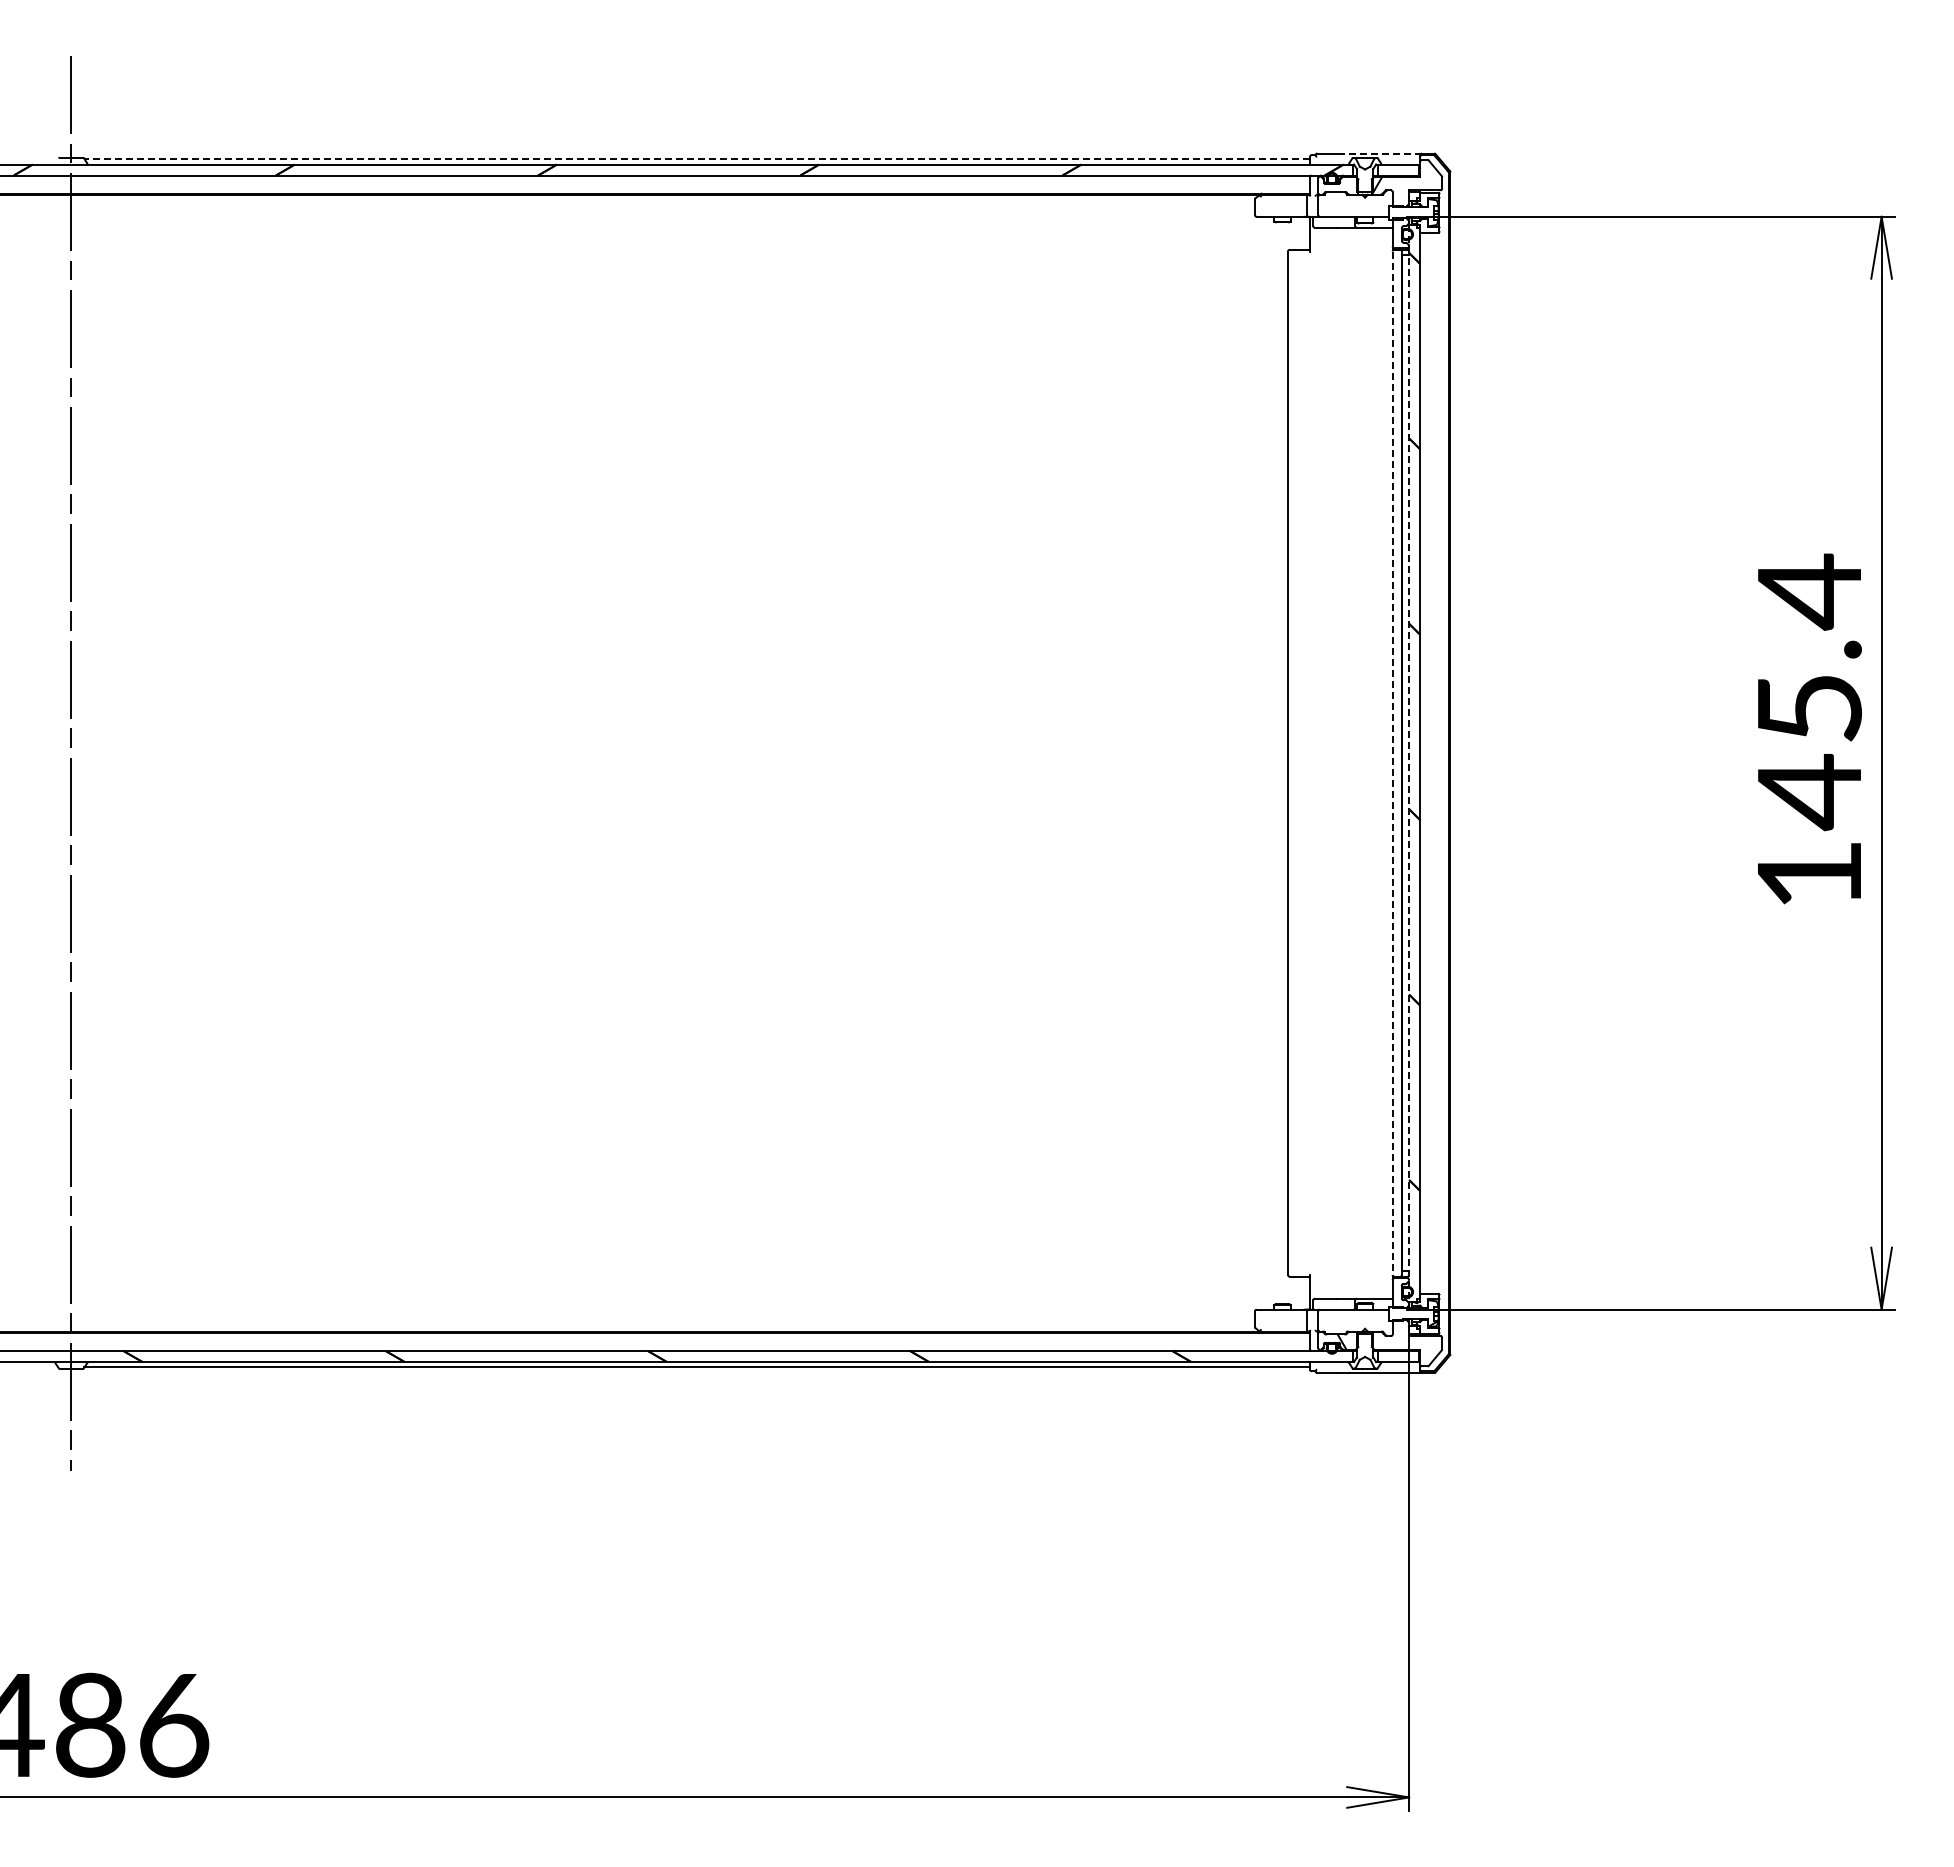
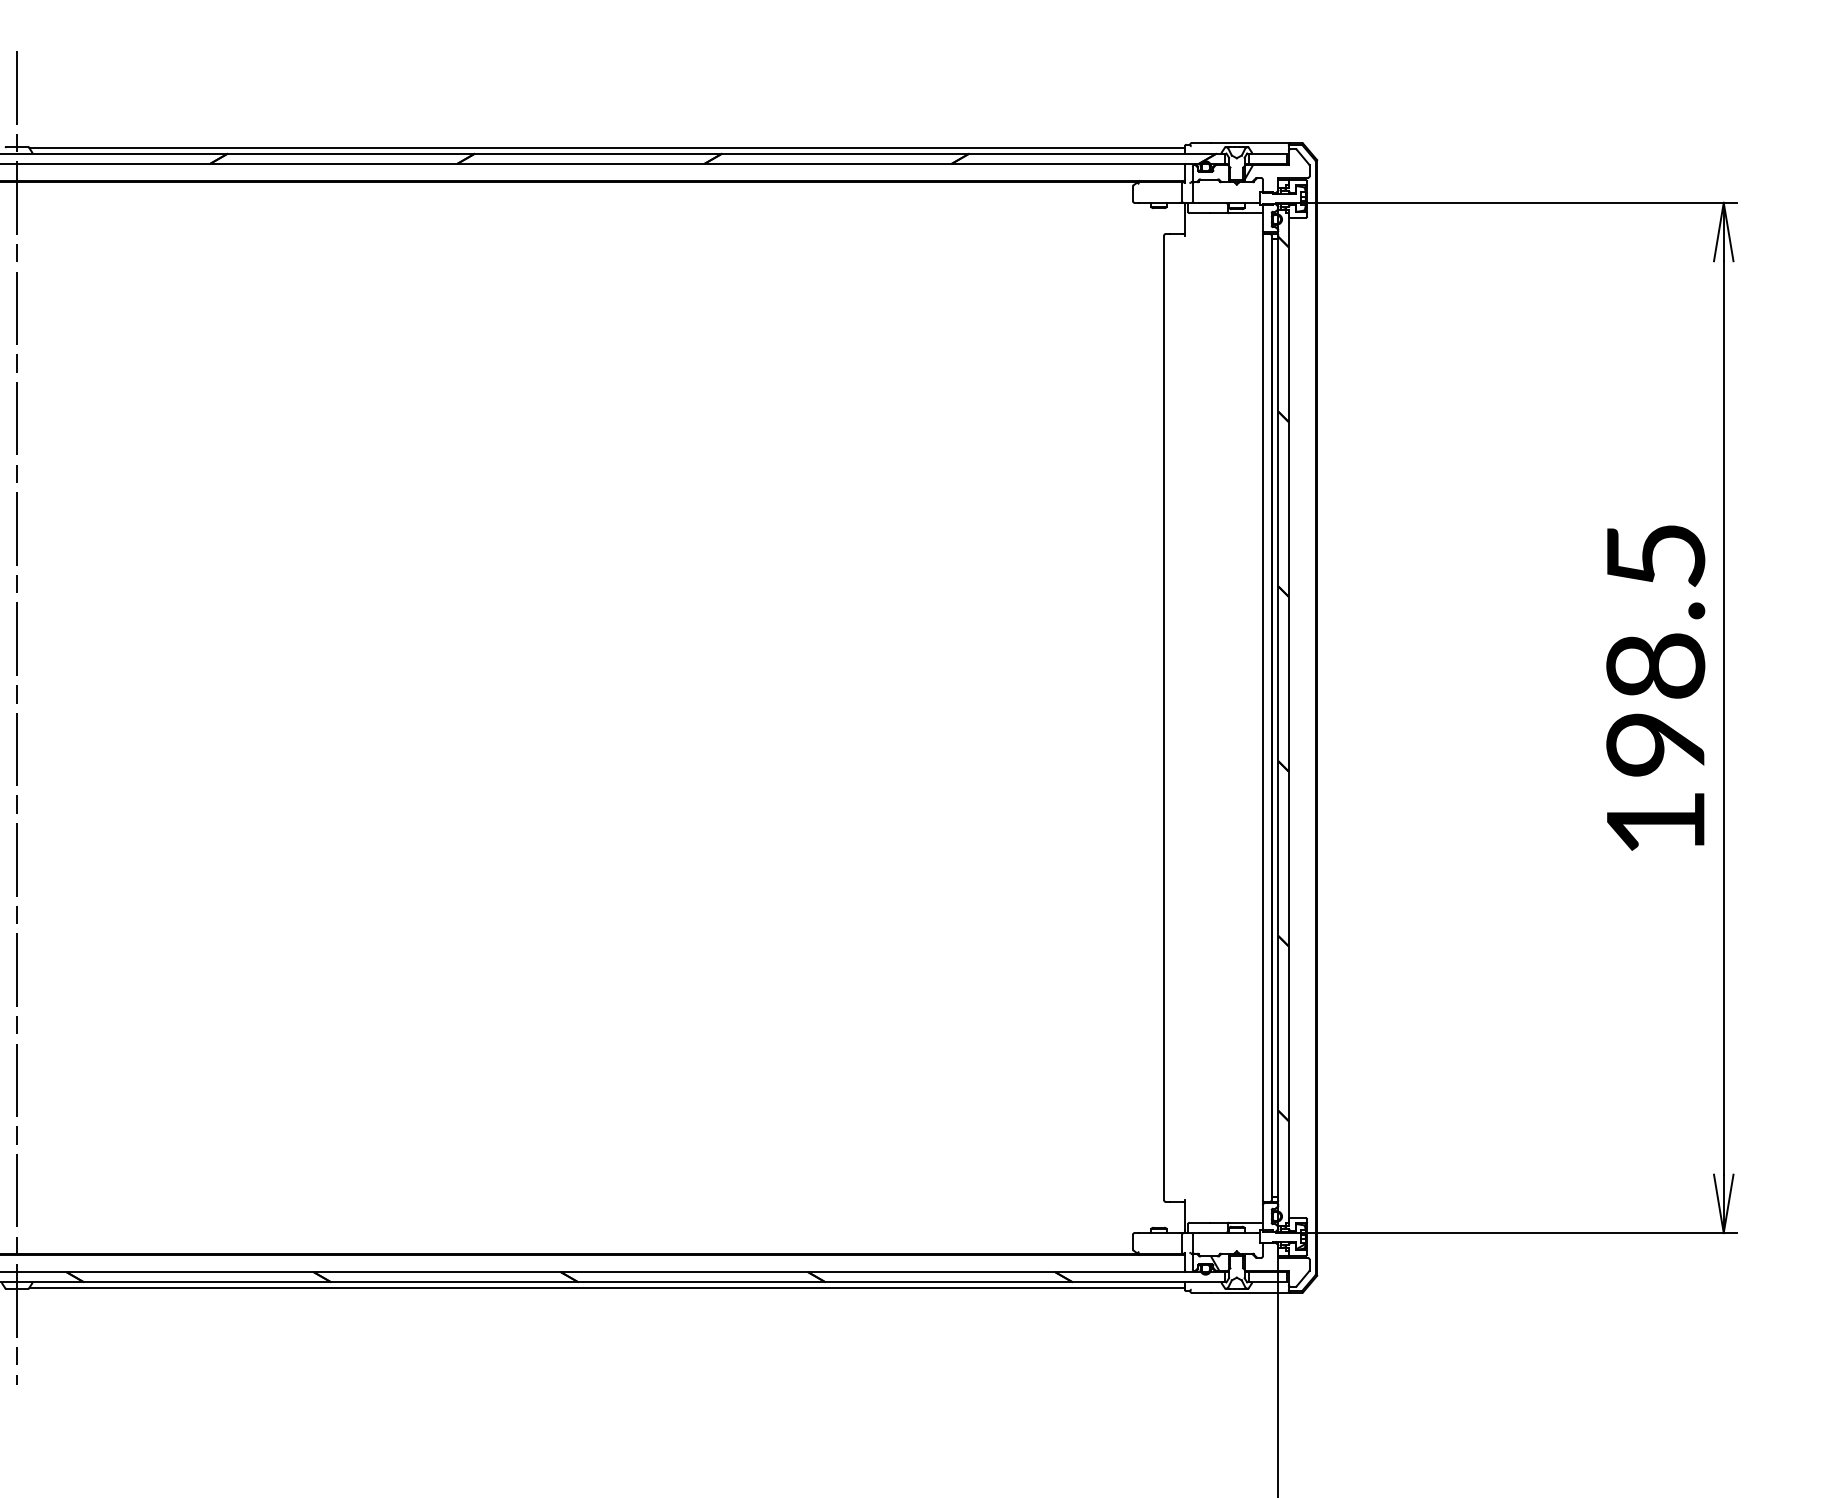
line: (1379, 153) -> (1250, 143), dashed -> solid
line: (697, 159) -> (607, 148), dashed -> solid
text: (1809, 692) -> (1655, 651), 145.4 -> 198.5
line: (1392, 763) -> (1262, 718), dashed -> solid
line: (1409, 763) -> (1278, 718), dashed -> solid

